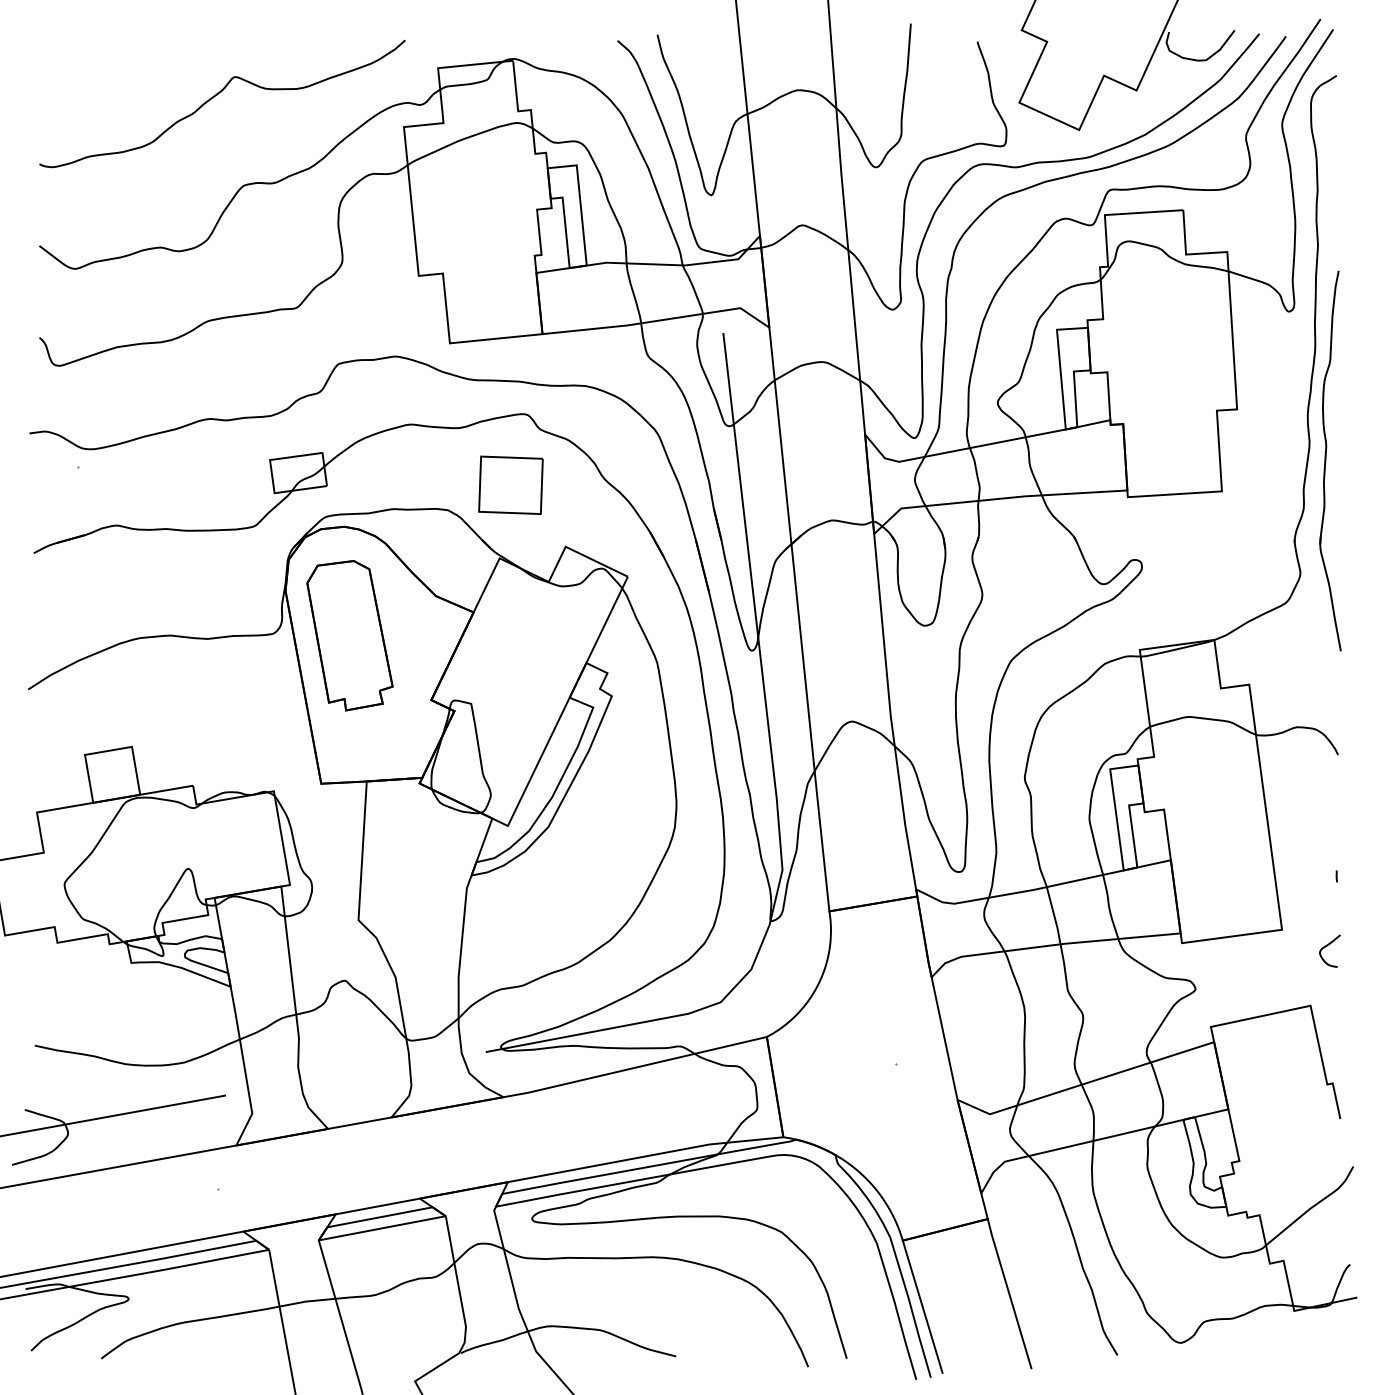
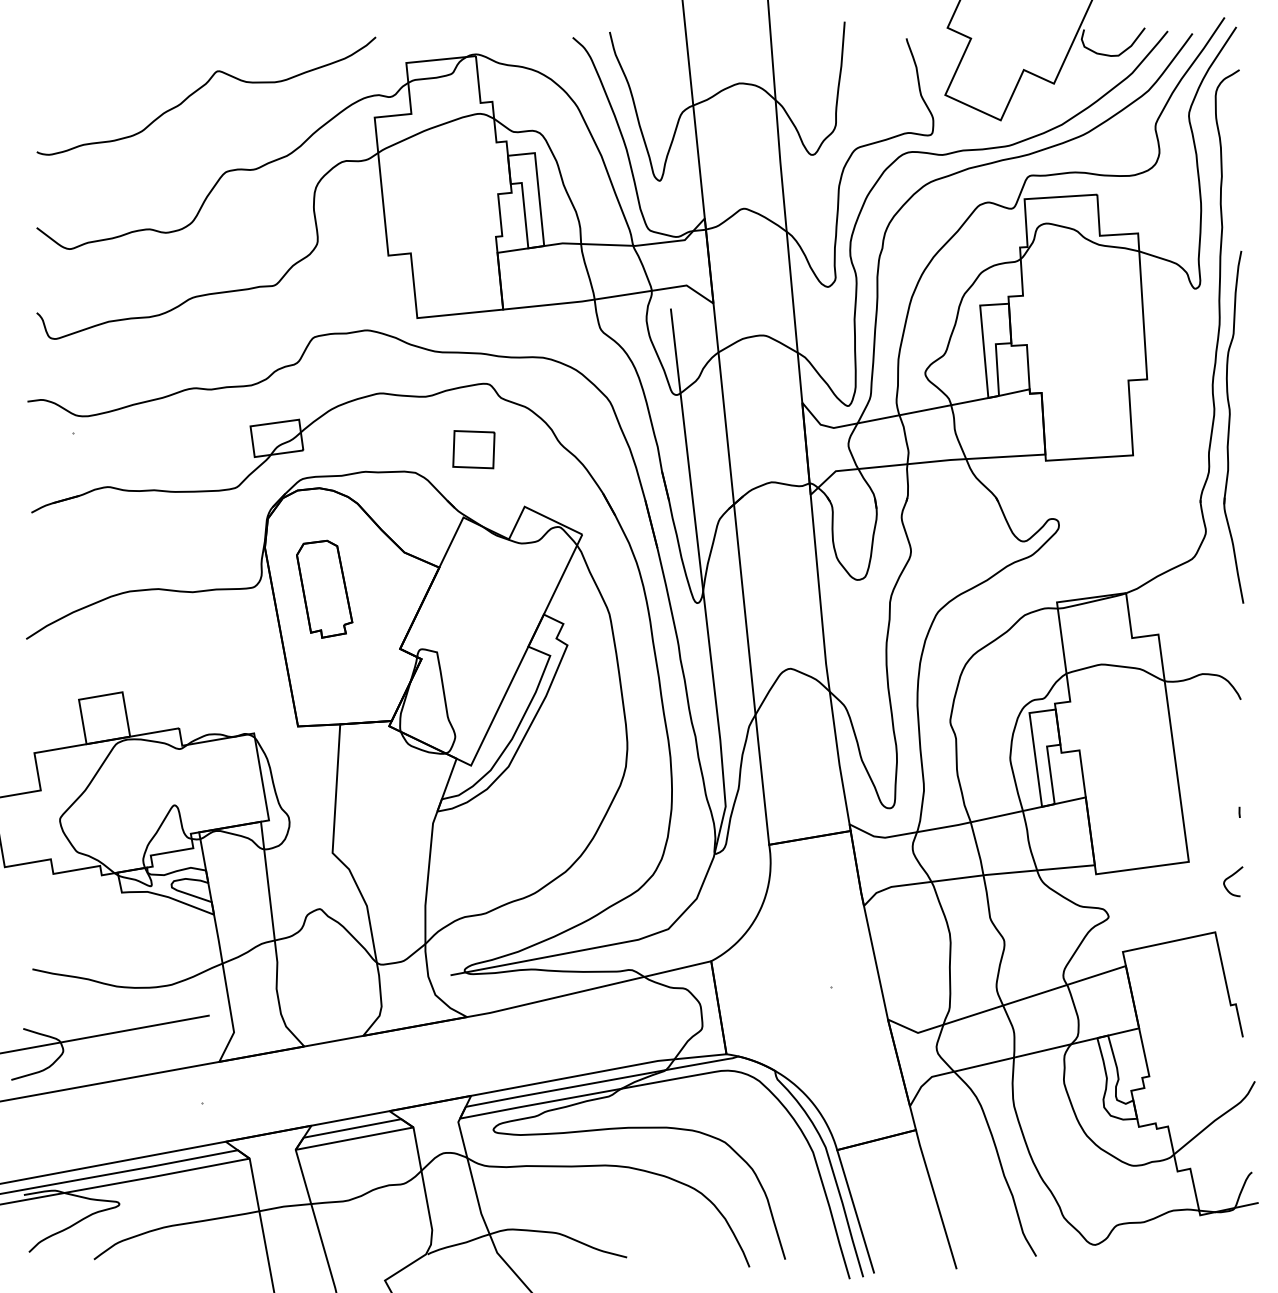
part: (510, 484) -> (473, 449), size x0.7
part: (349, 635) -> (324, 589), size x0.7

